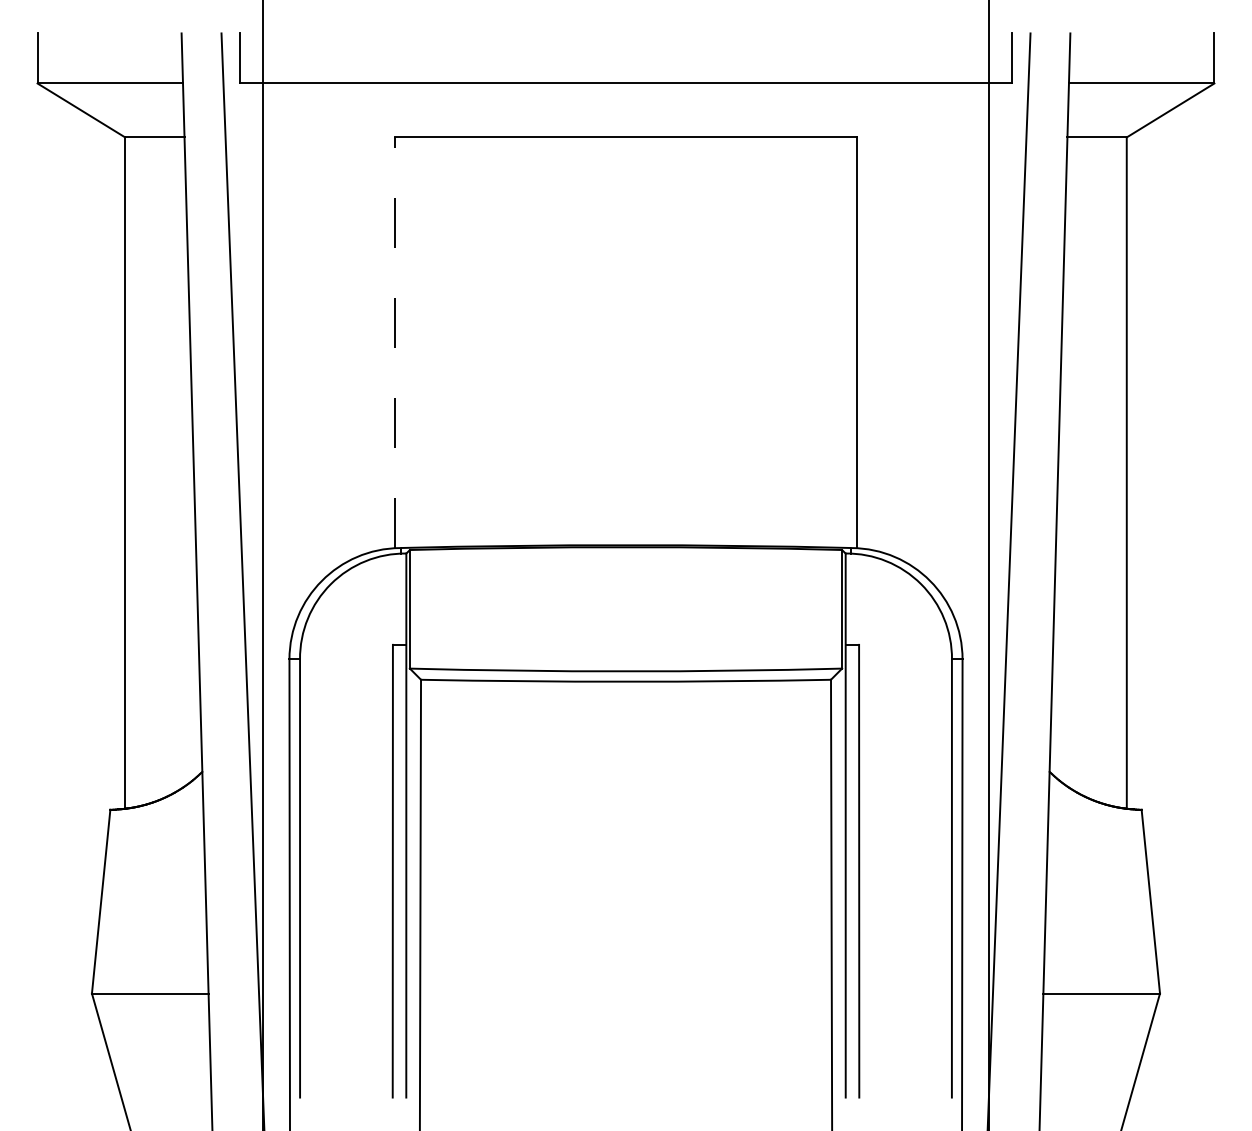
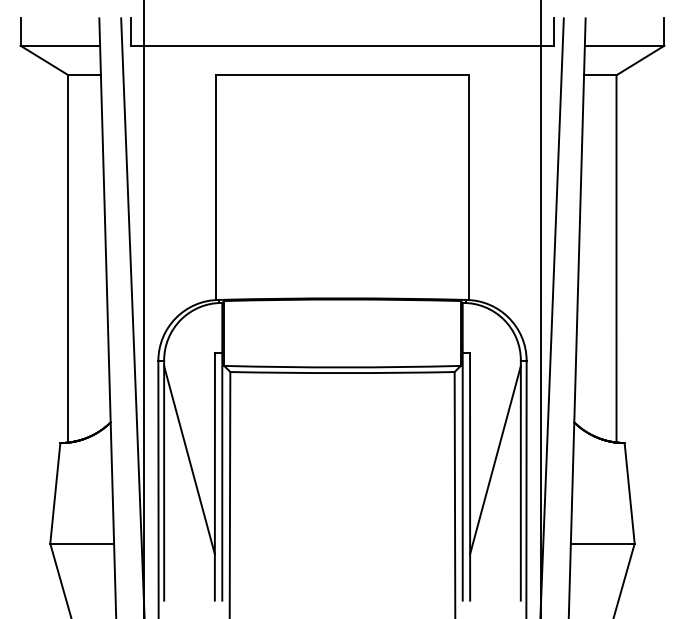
line: (395, 342) -> (216, 187), dashed -> solid
line: (346, 839) -> (189, 459), added
line: (905, 839) -> (495, 459), added

